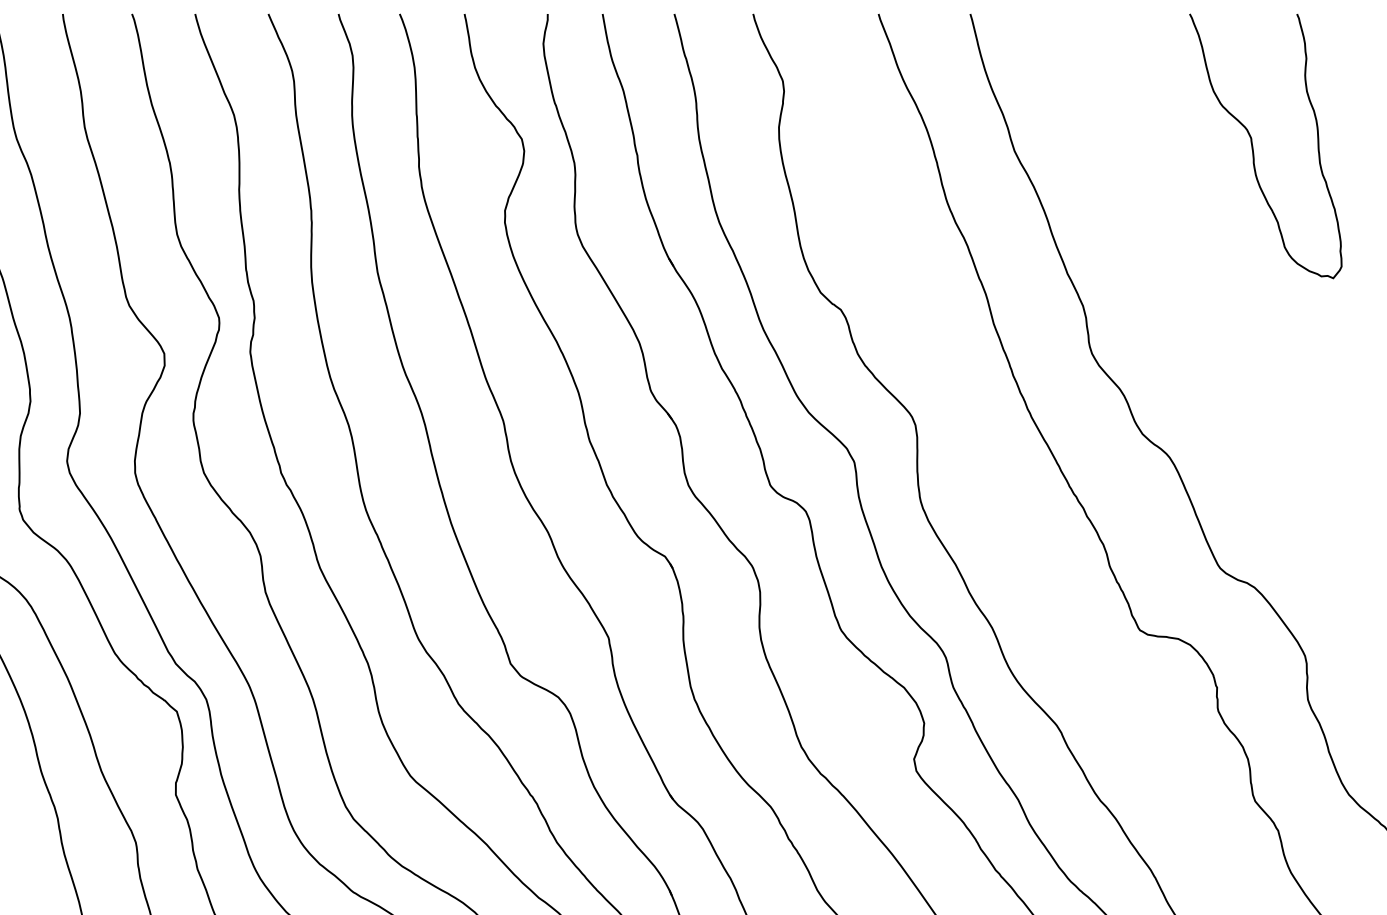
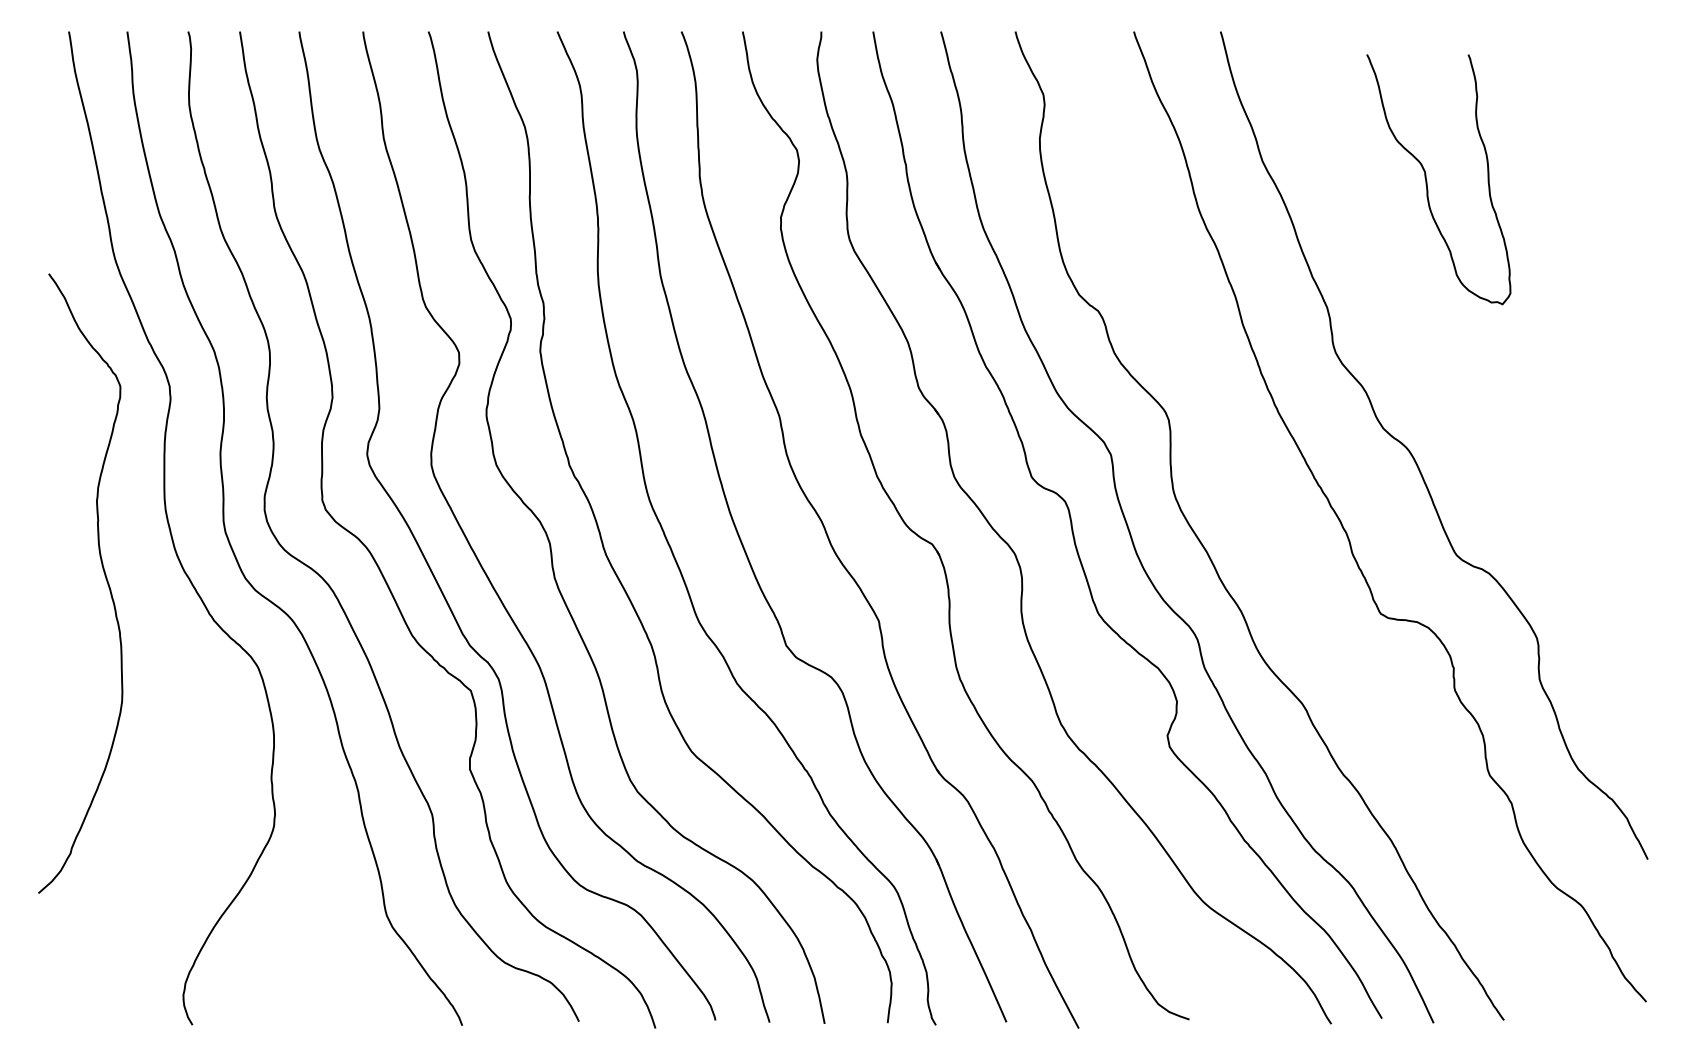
curve: (1253, 147) -> (1427, 180), moved

